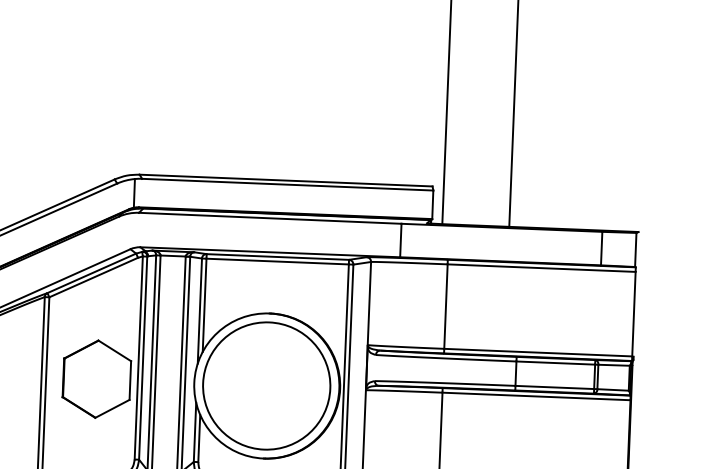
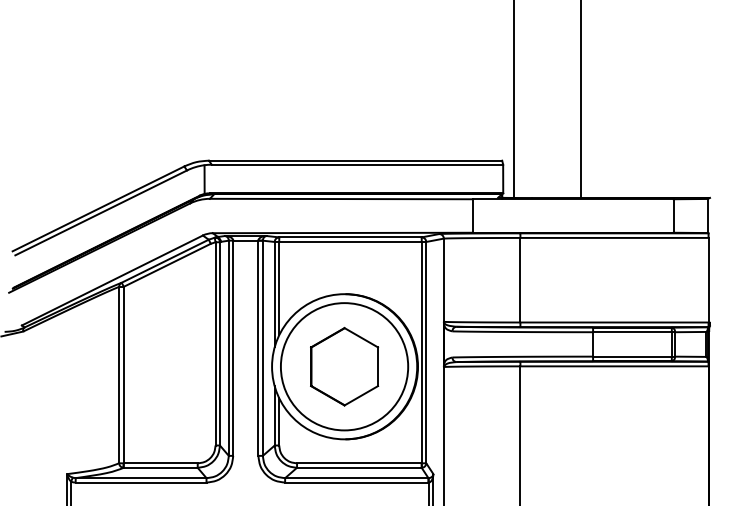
part: (96, 378) -> (344, 366), moved

